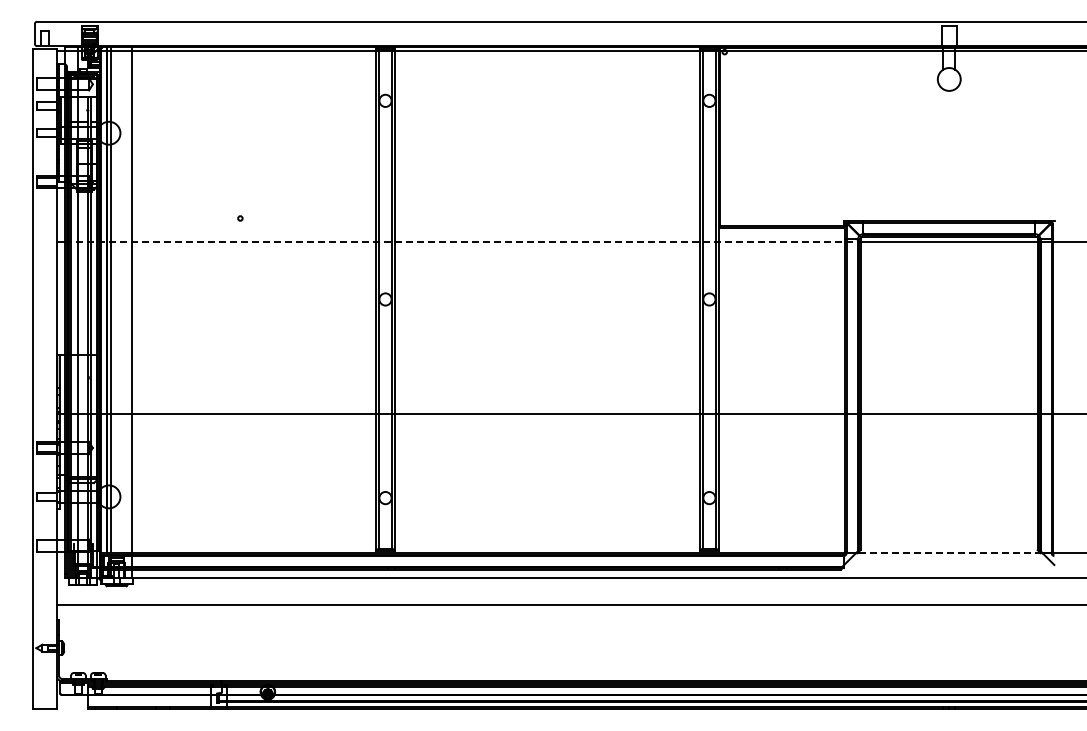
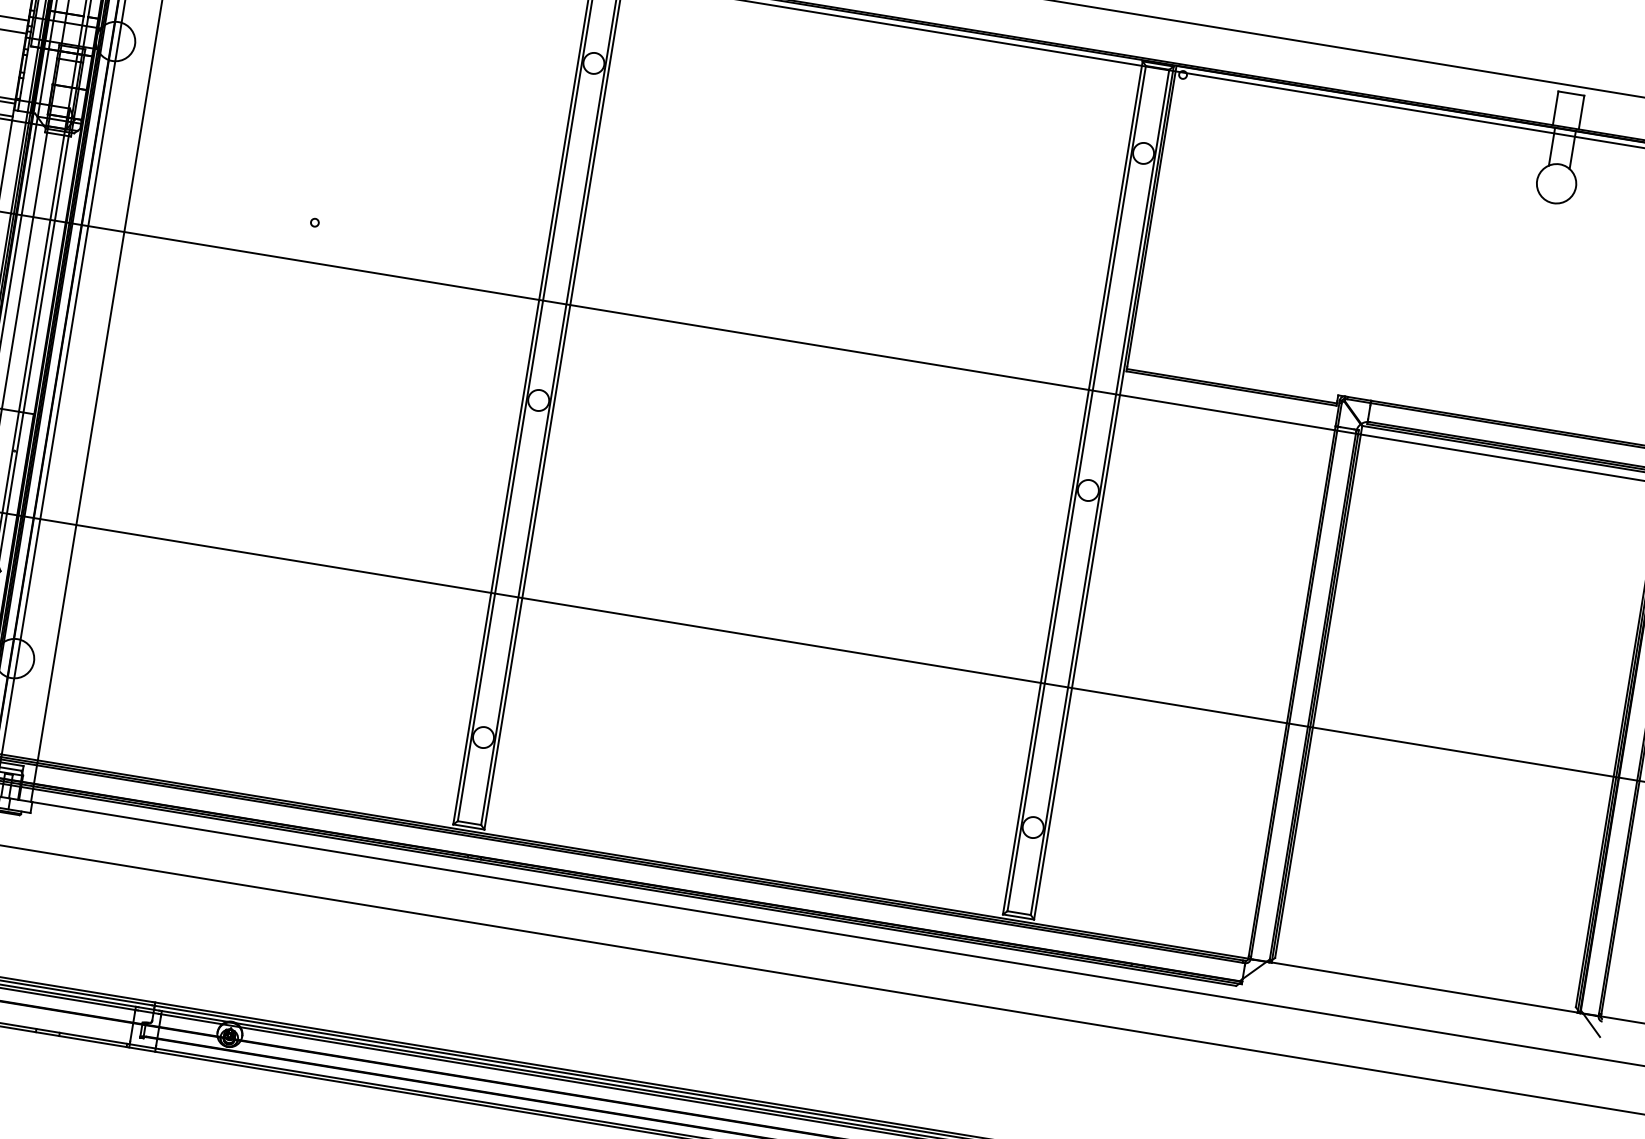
line: (462, 241) -> (685, 323), dashed -> solid
line: (949, 553) -> (1425, 988), dashed -> solid

